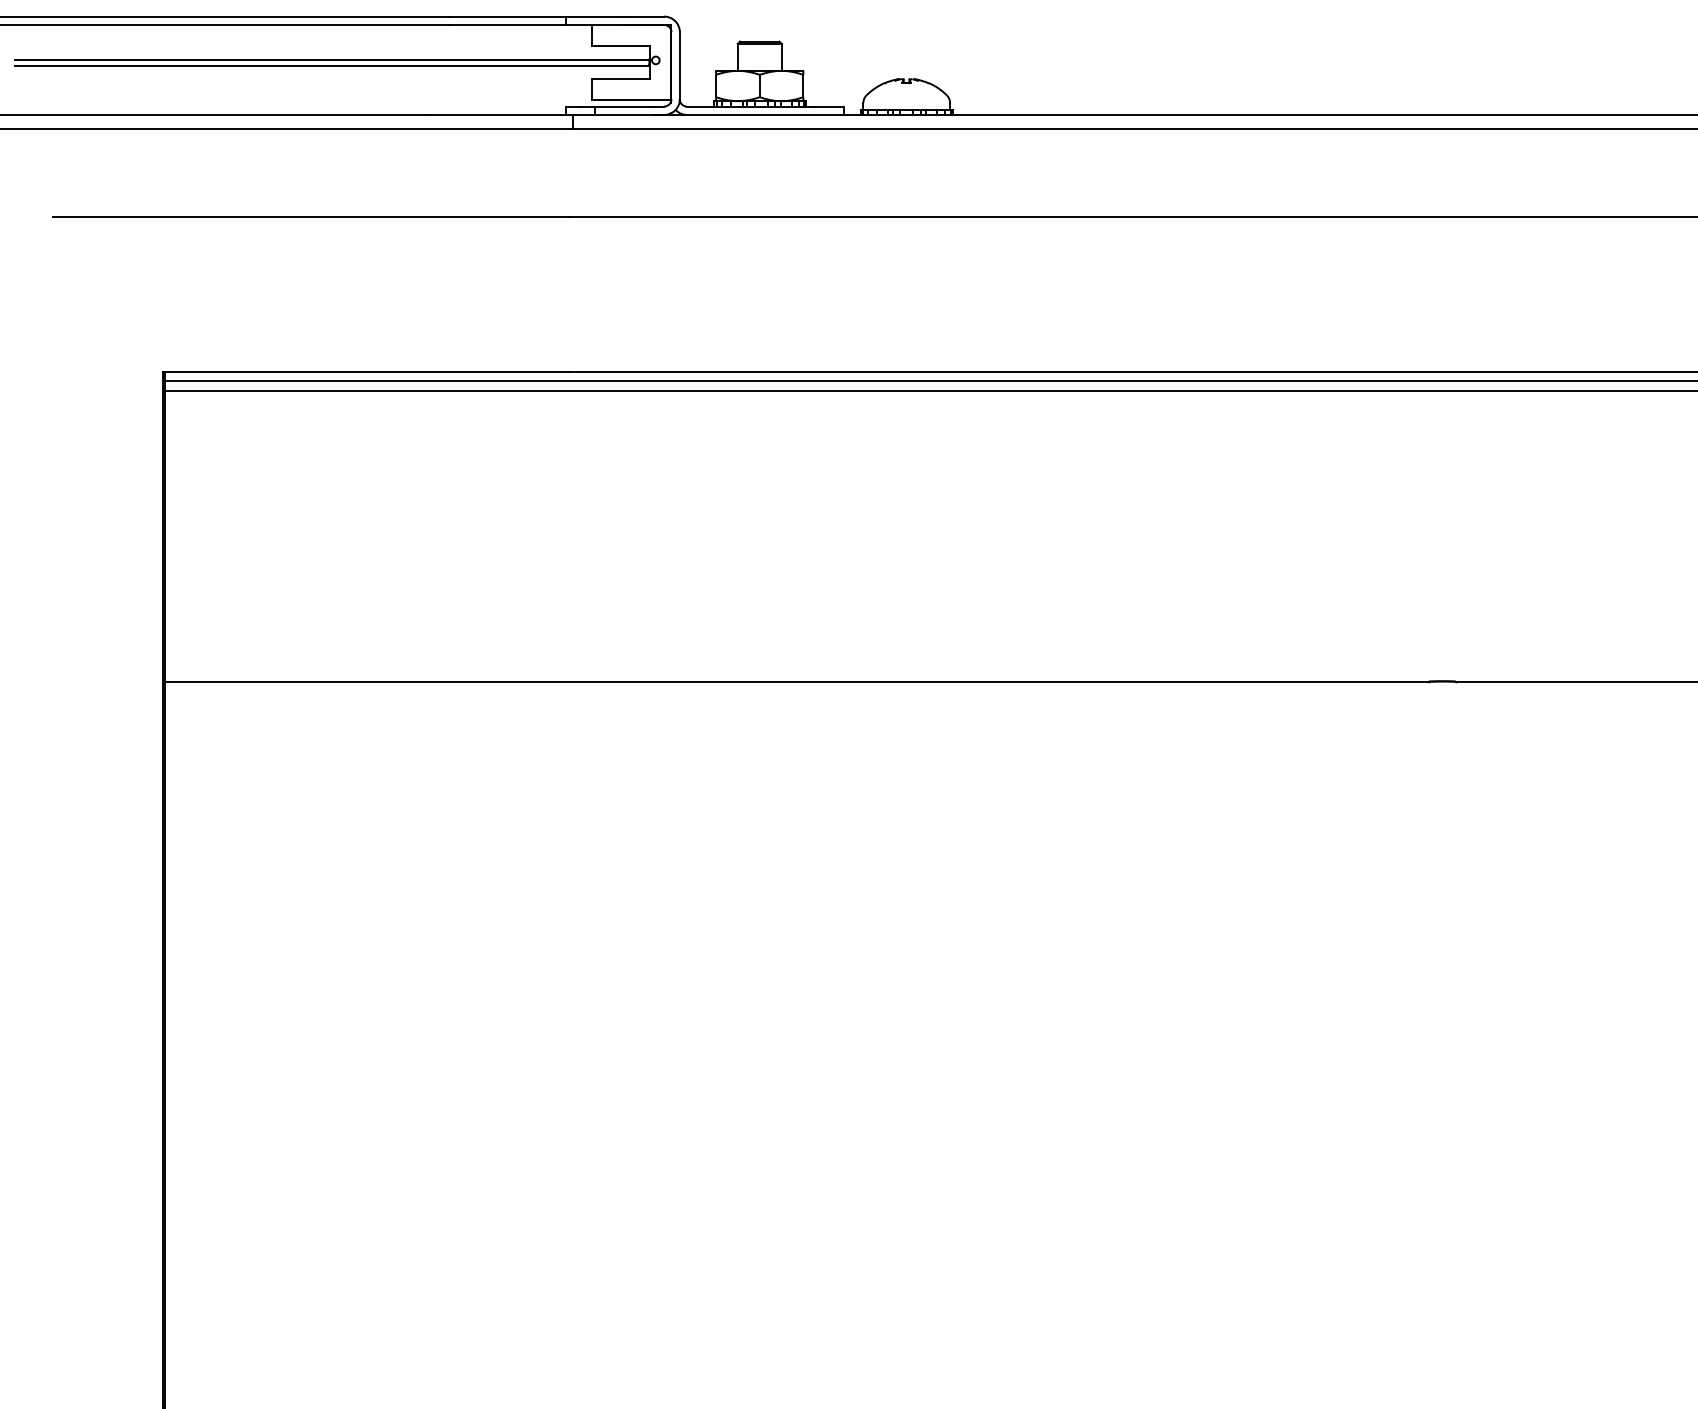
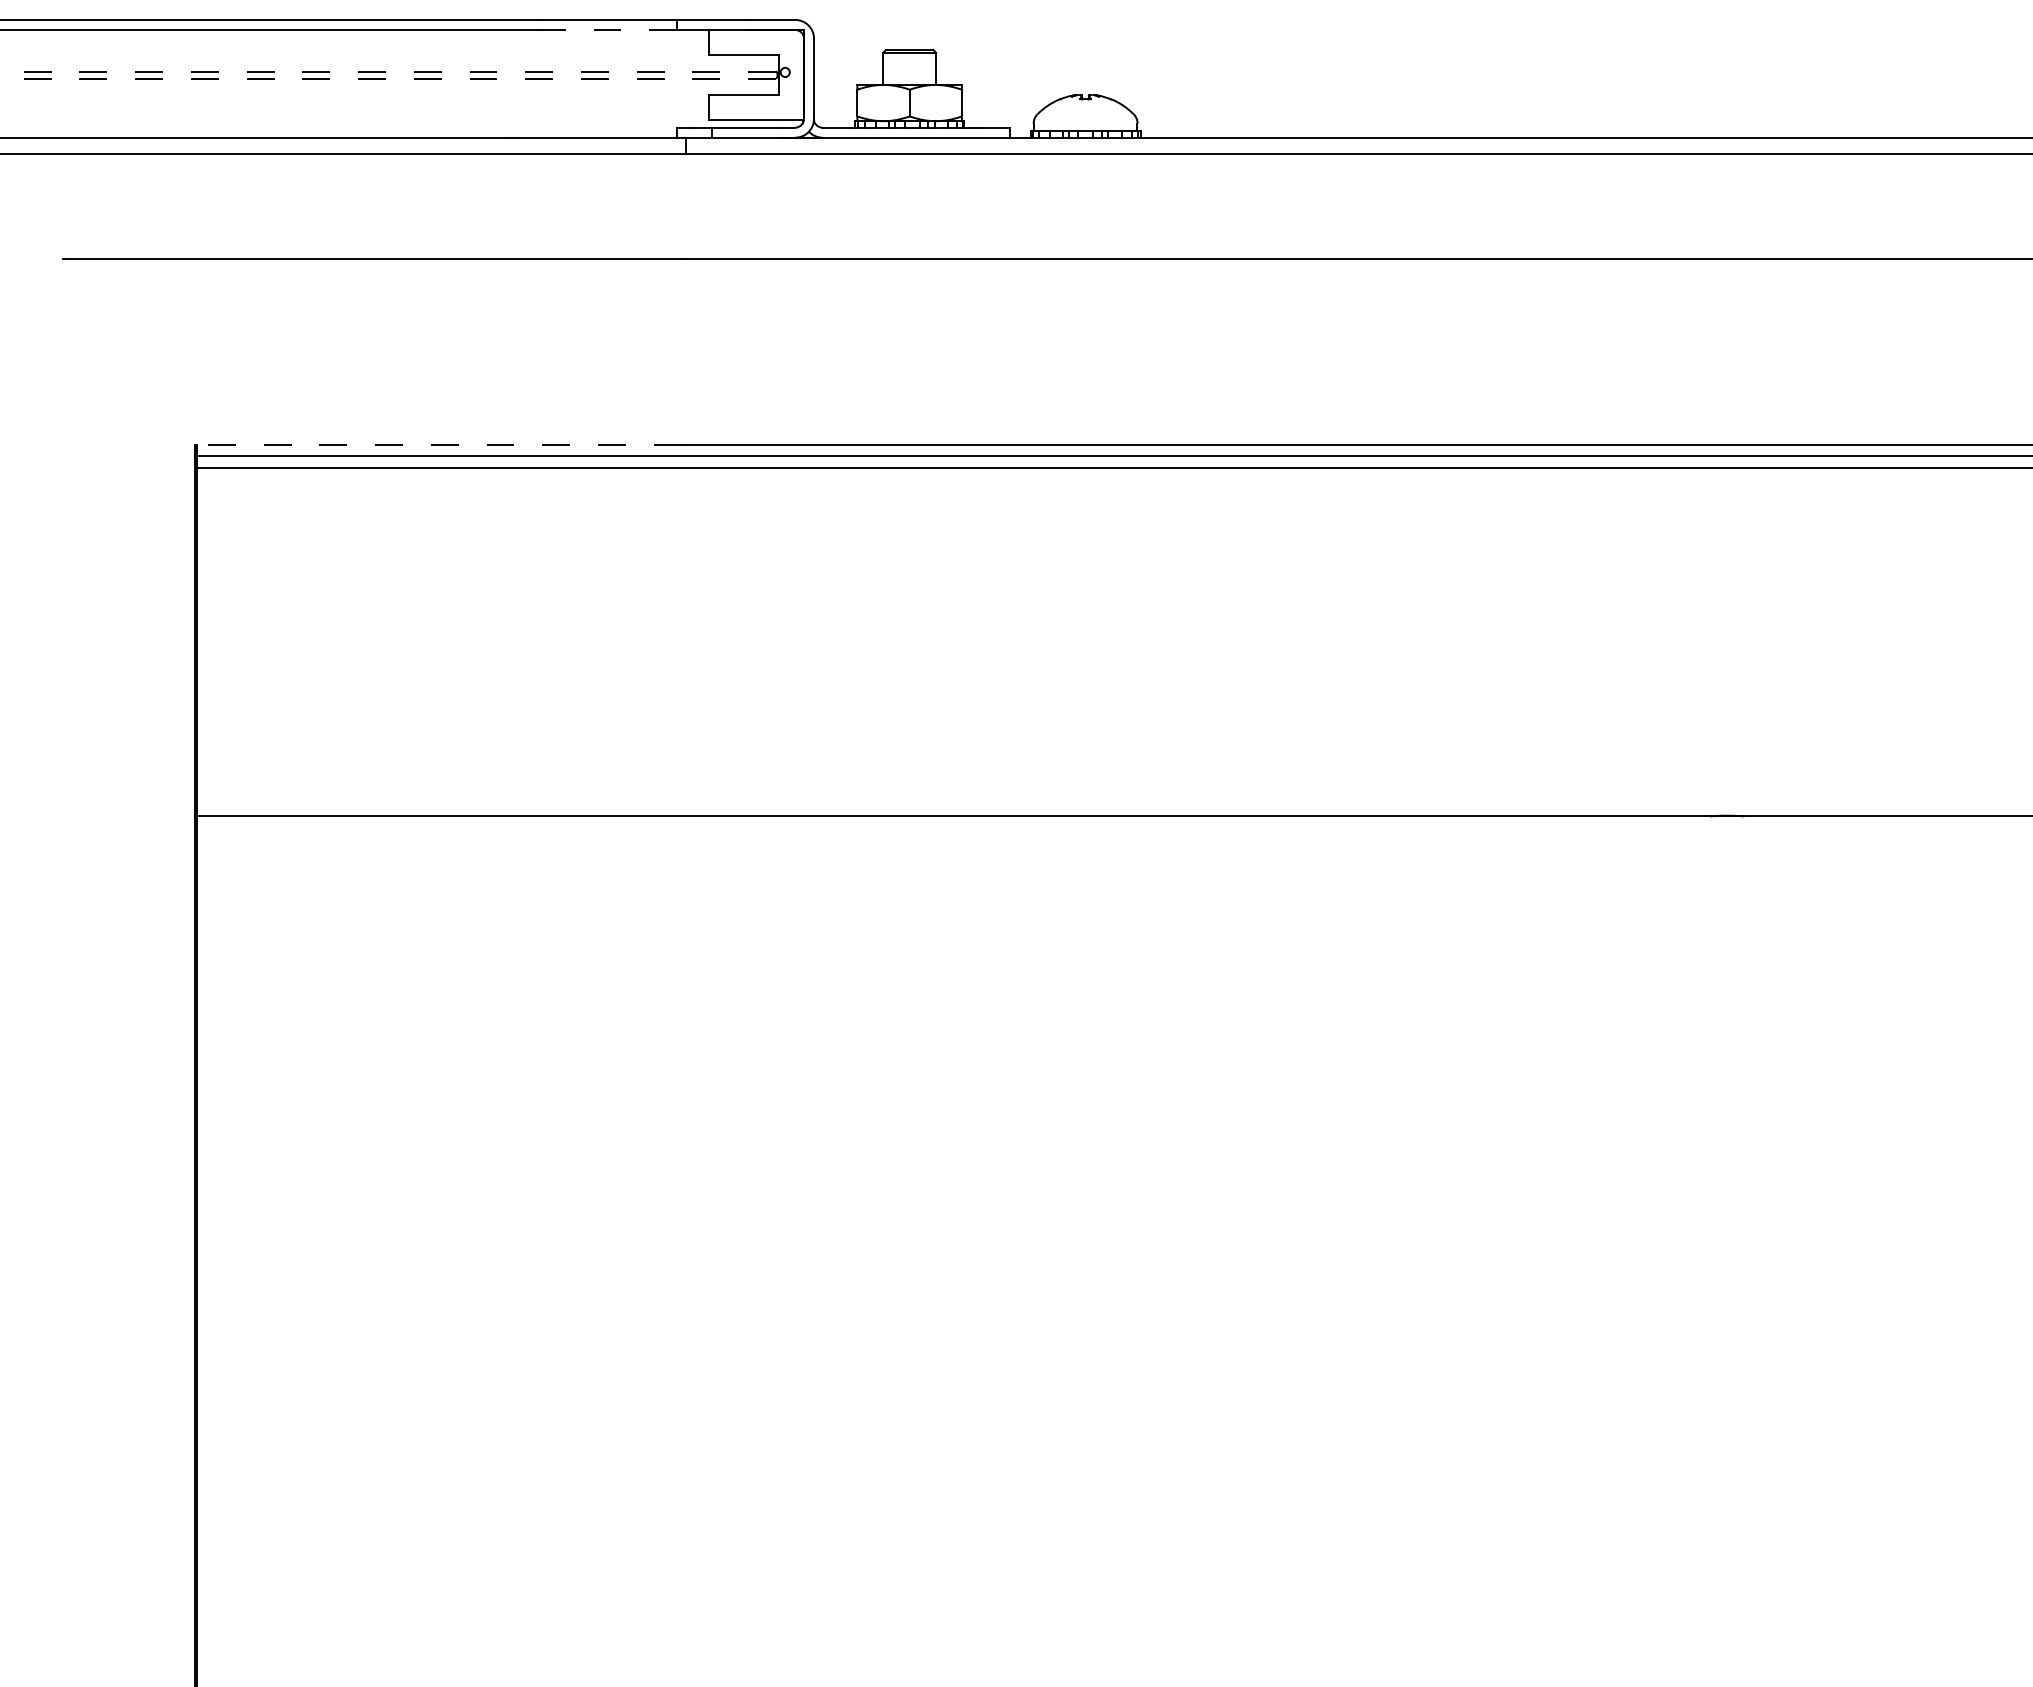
line: (507, 25) -> (607, 30), solid -> dashed
line: (331, 59) -> (397, 71), solid -> dashed
line: (331, 65) -> (397, 78), solid -> dashed
line: (365, 372) -> (437, 445), solid -> dashed

